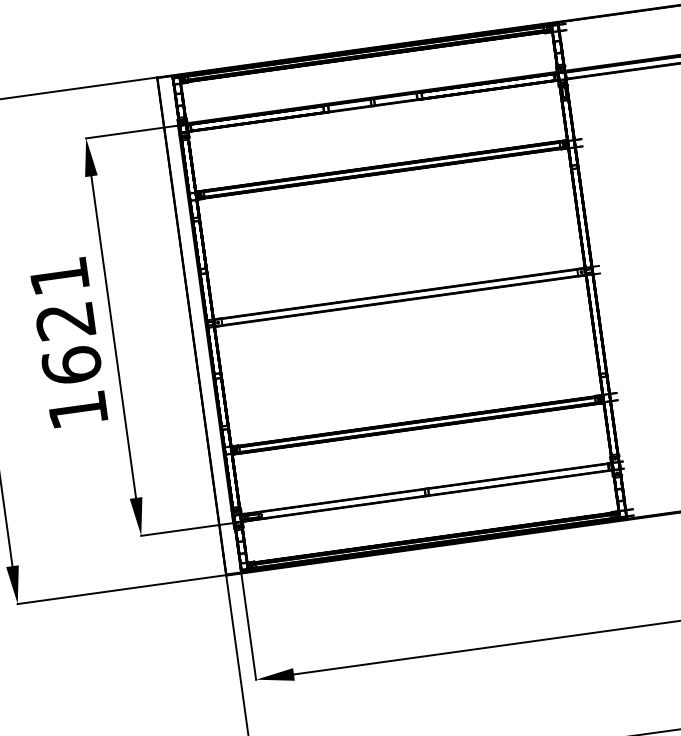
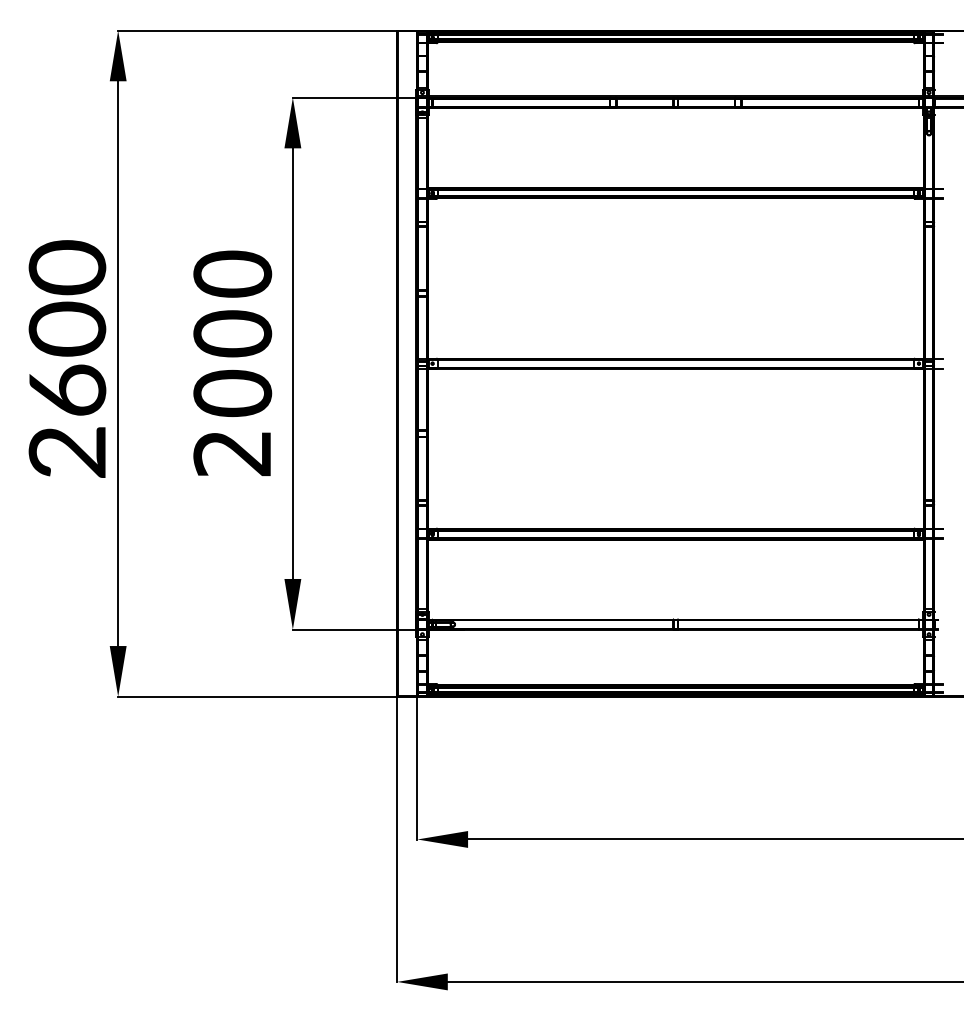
text: (68, 343) -> (232, 363), 1621 -> 2000

